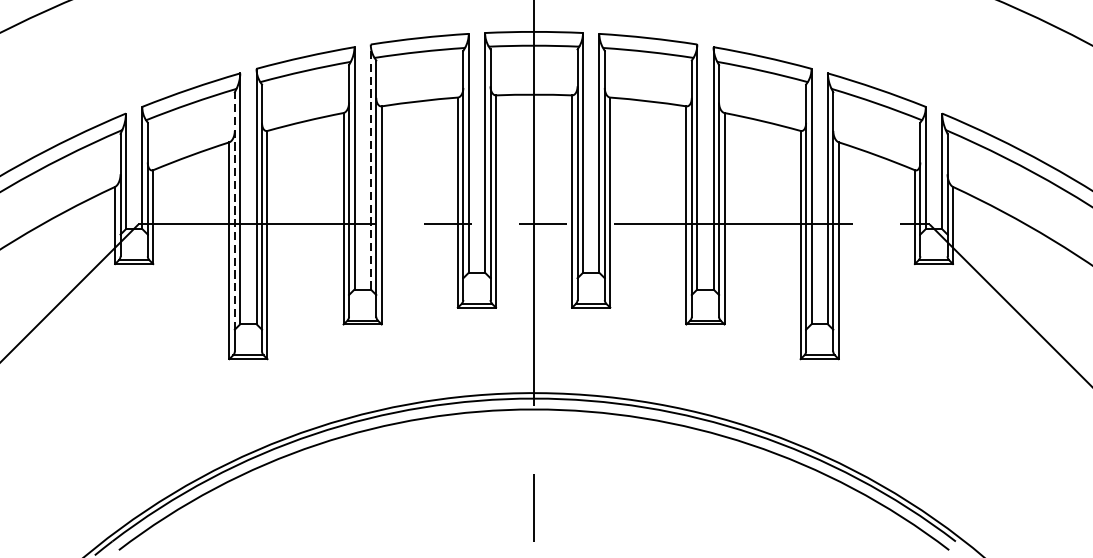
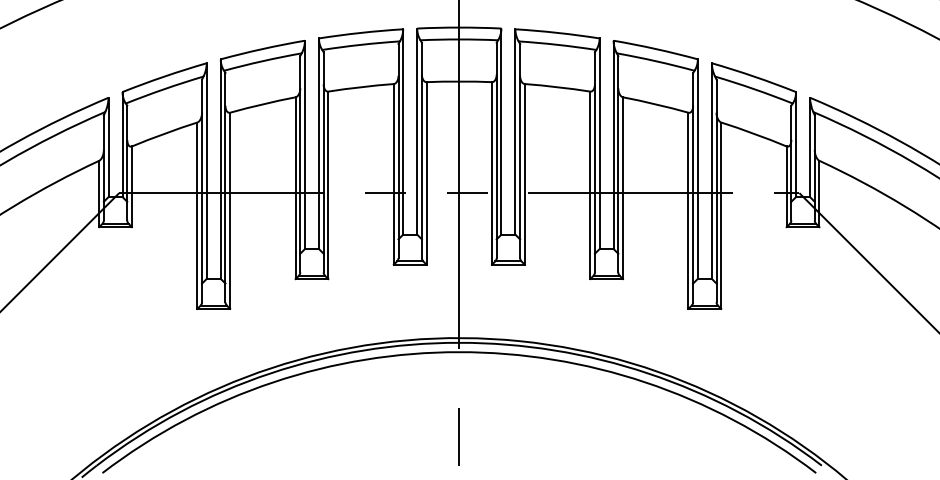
line: (371, 166) -> (319, 143), dashed -> solid
line: (235, 210) -> (202, 181), dashed -> solid

